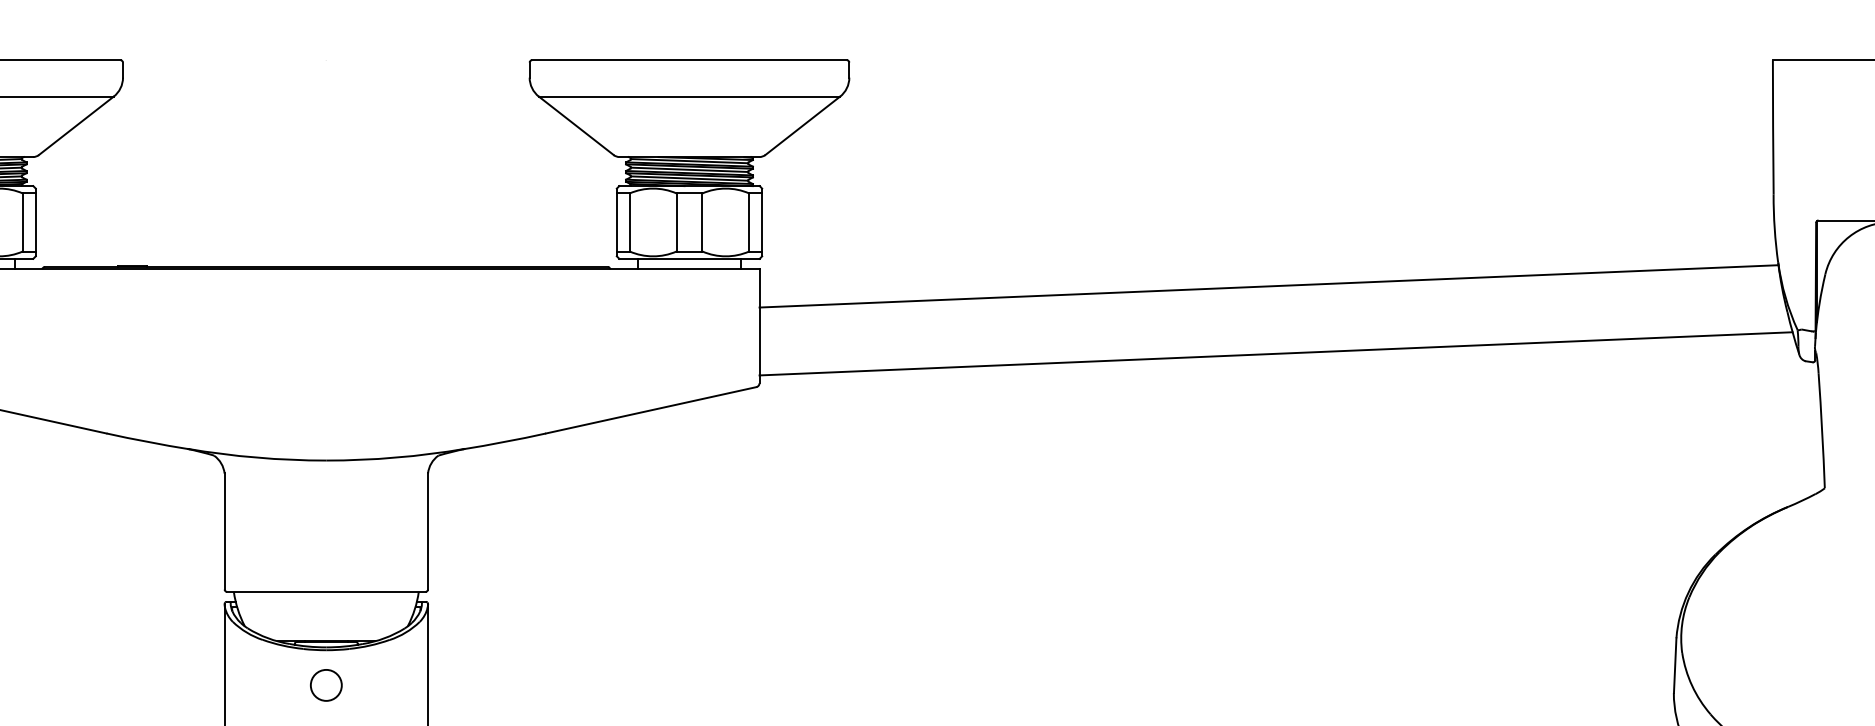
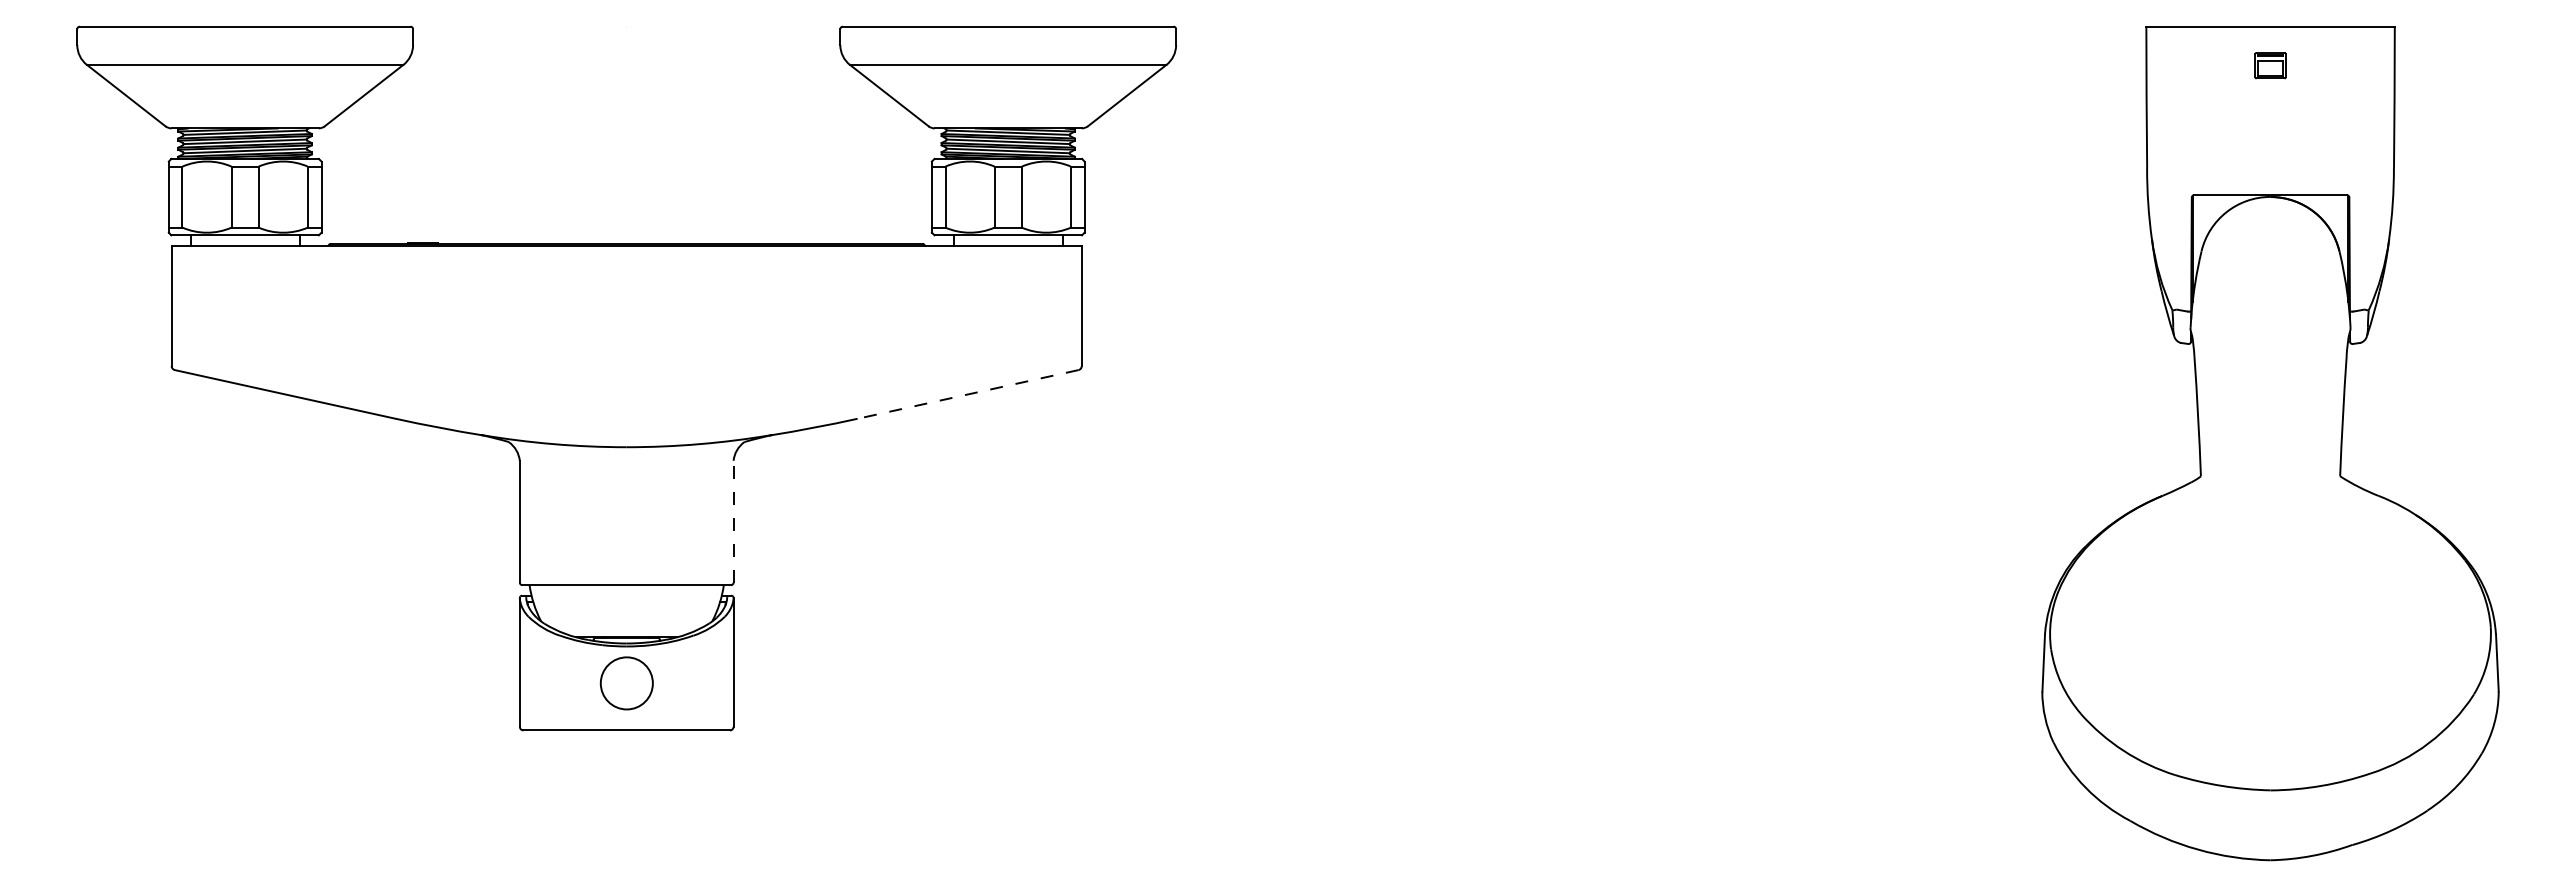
line: (1268, 286) -> (1616, 264), removed
line: (1276, 353) -> (1624, 334), removed
line: (650, 410) -> (967, 394), solid -> dashed
line: (427, 531) -> (733, 521), solid -> dashed
circle: (326, 685) -> (626, 683), size x1.6

